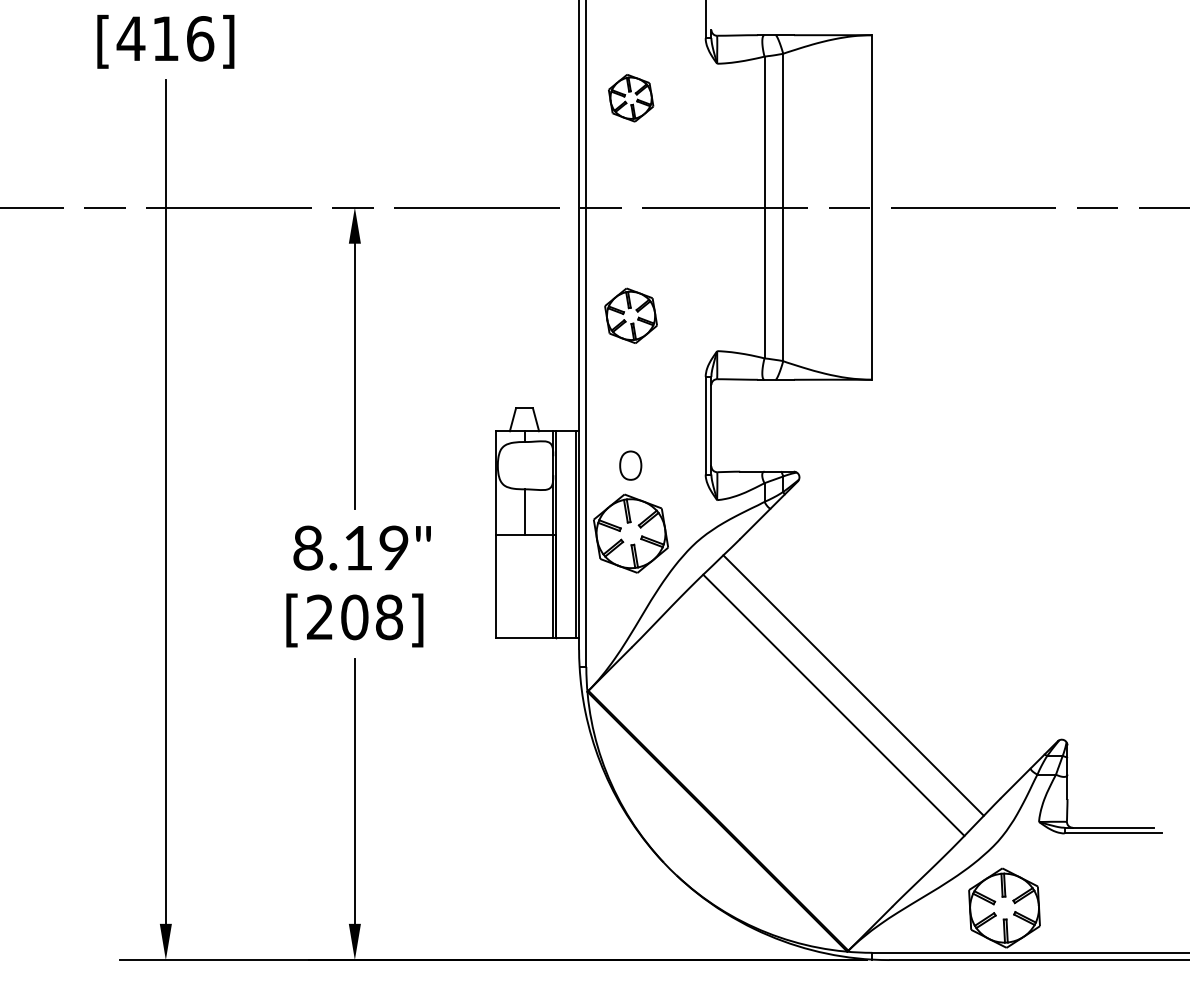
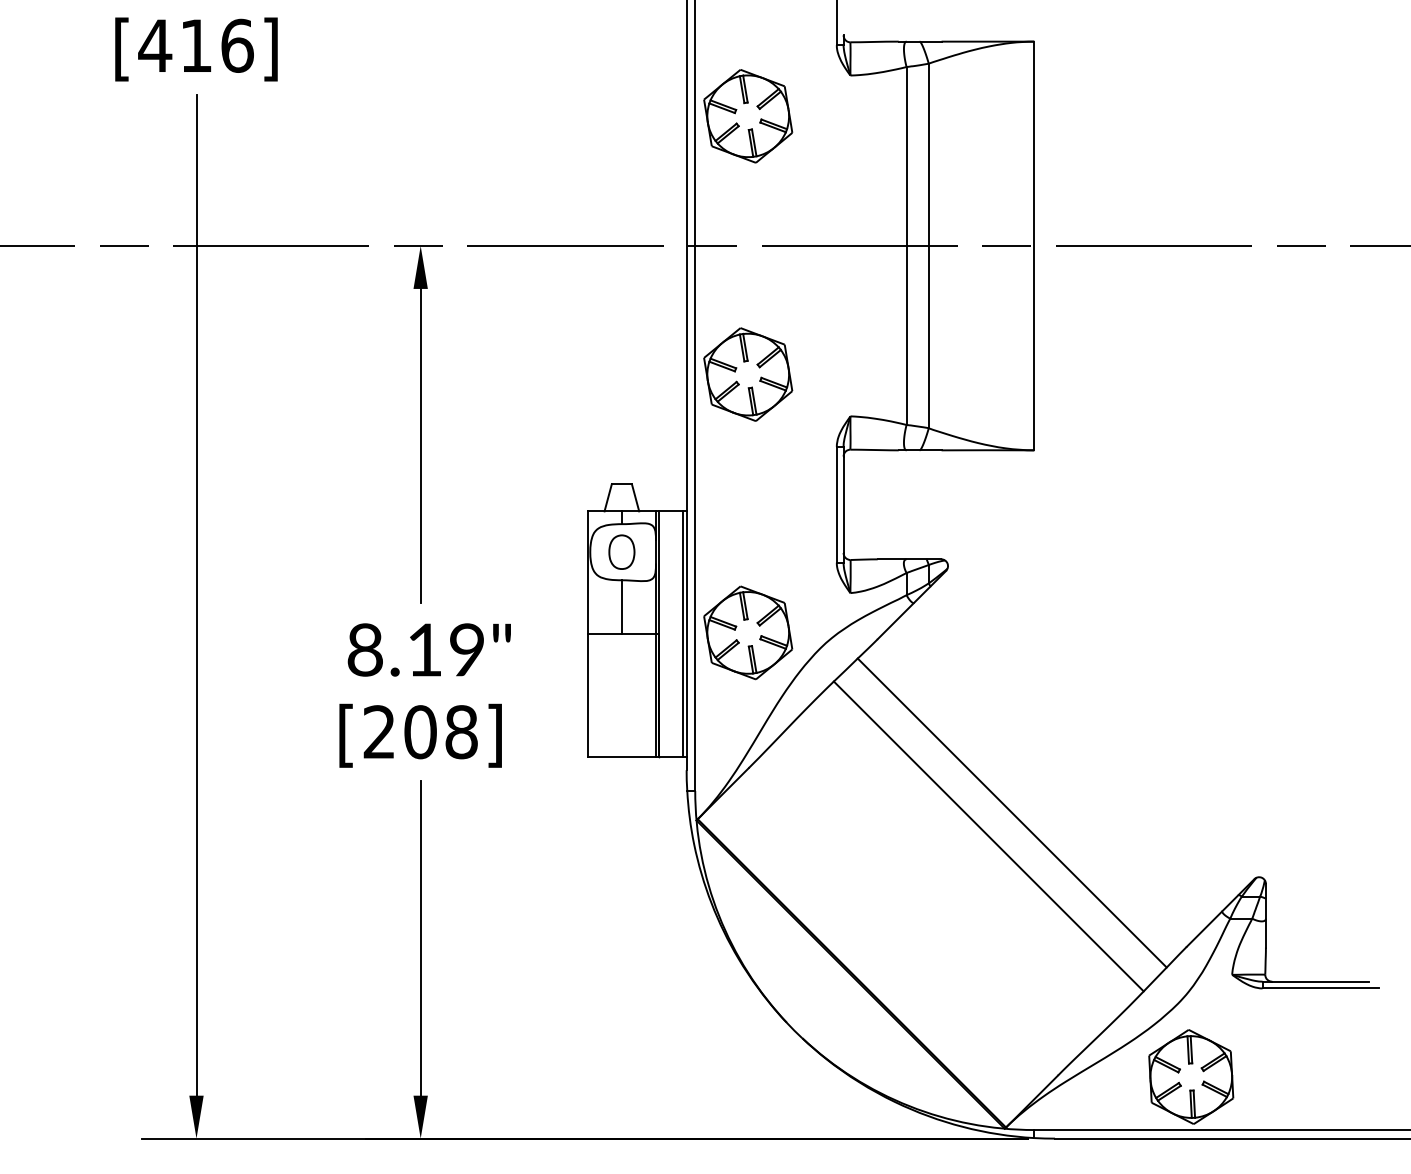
part: (631, 98) -> (748, 116), size x1.67
part: (631, 315) -> (748, 374), size x1.43
part: (630, 465) -> (621, 551), moved

